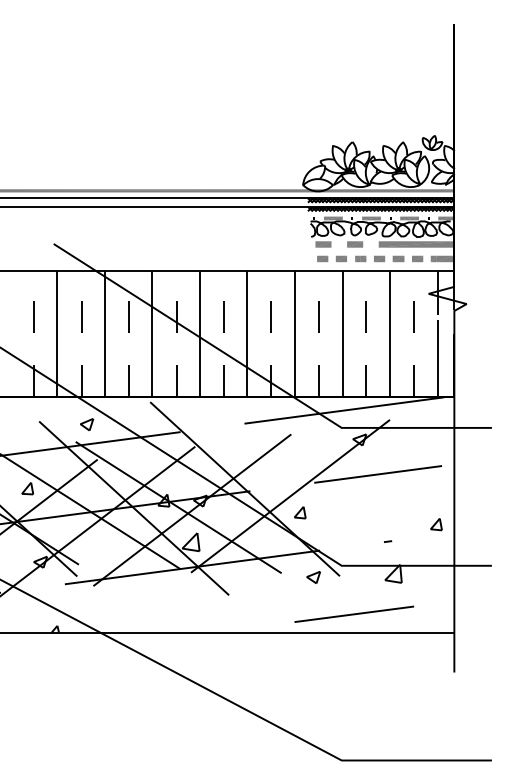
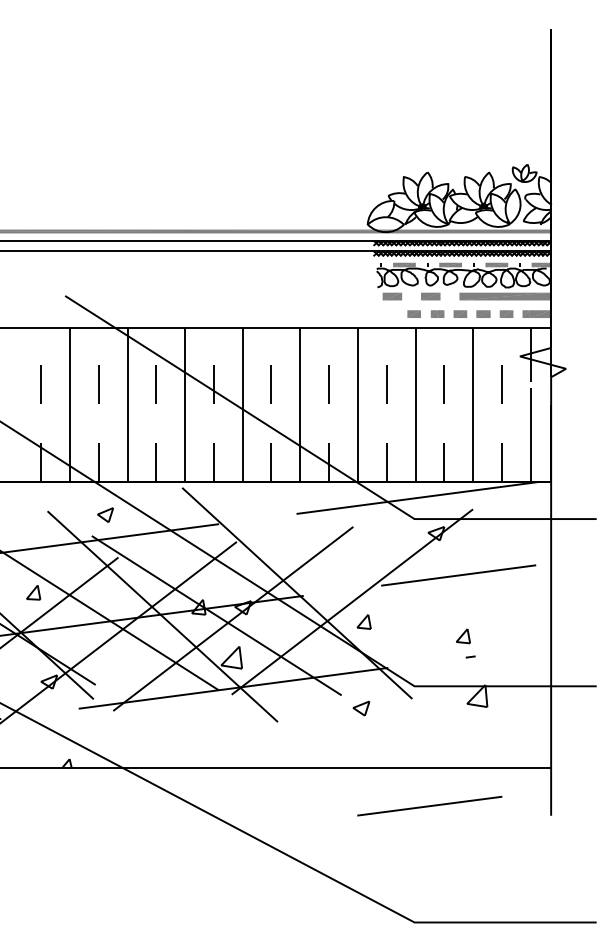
part: (322, 258) -> (391, 313), removed
part: (436, 524) -> (463, 636), moved
part: (313, 577) -> (361, 708), moved
line: (354, 613) -> (429, 805), moved

